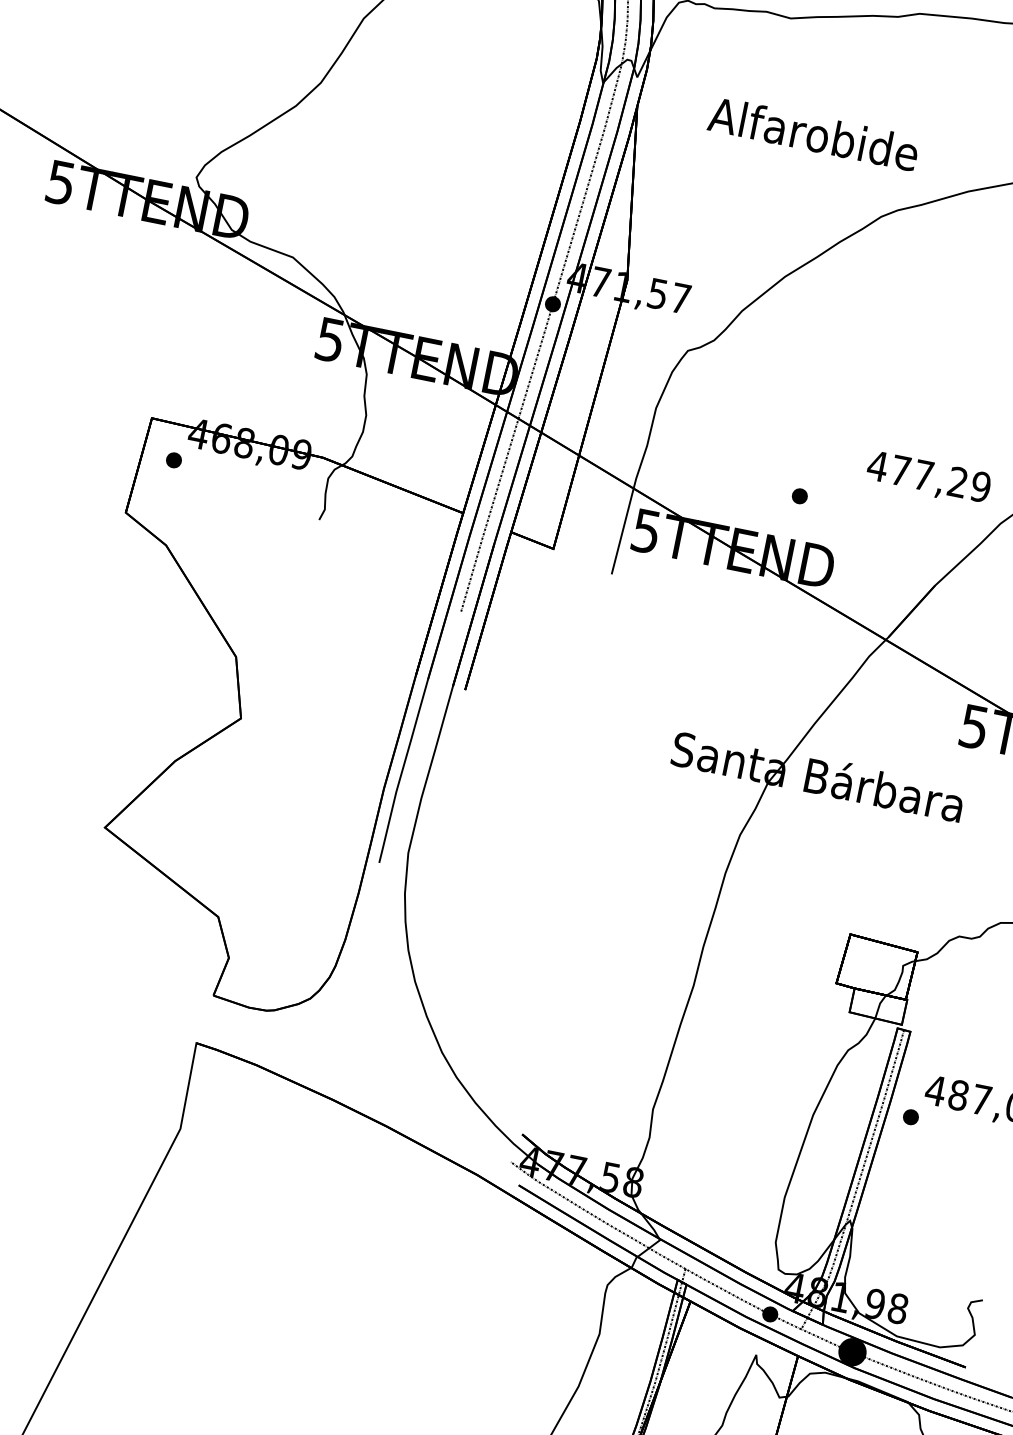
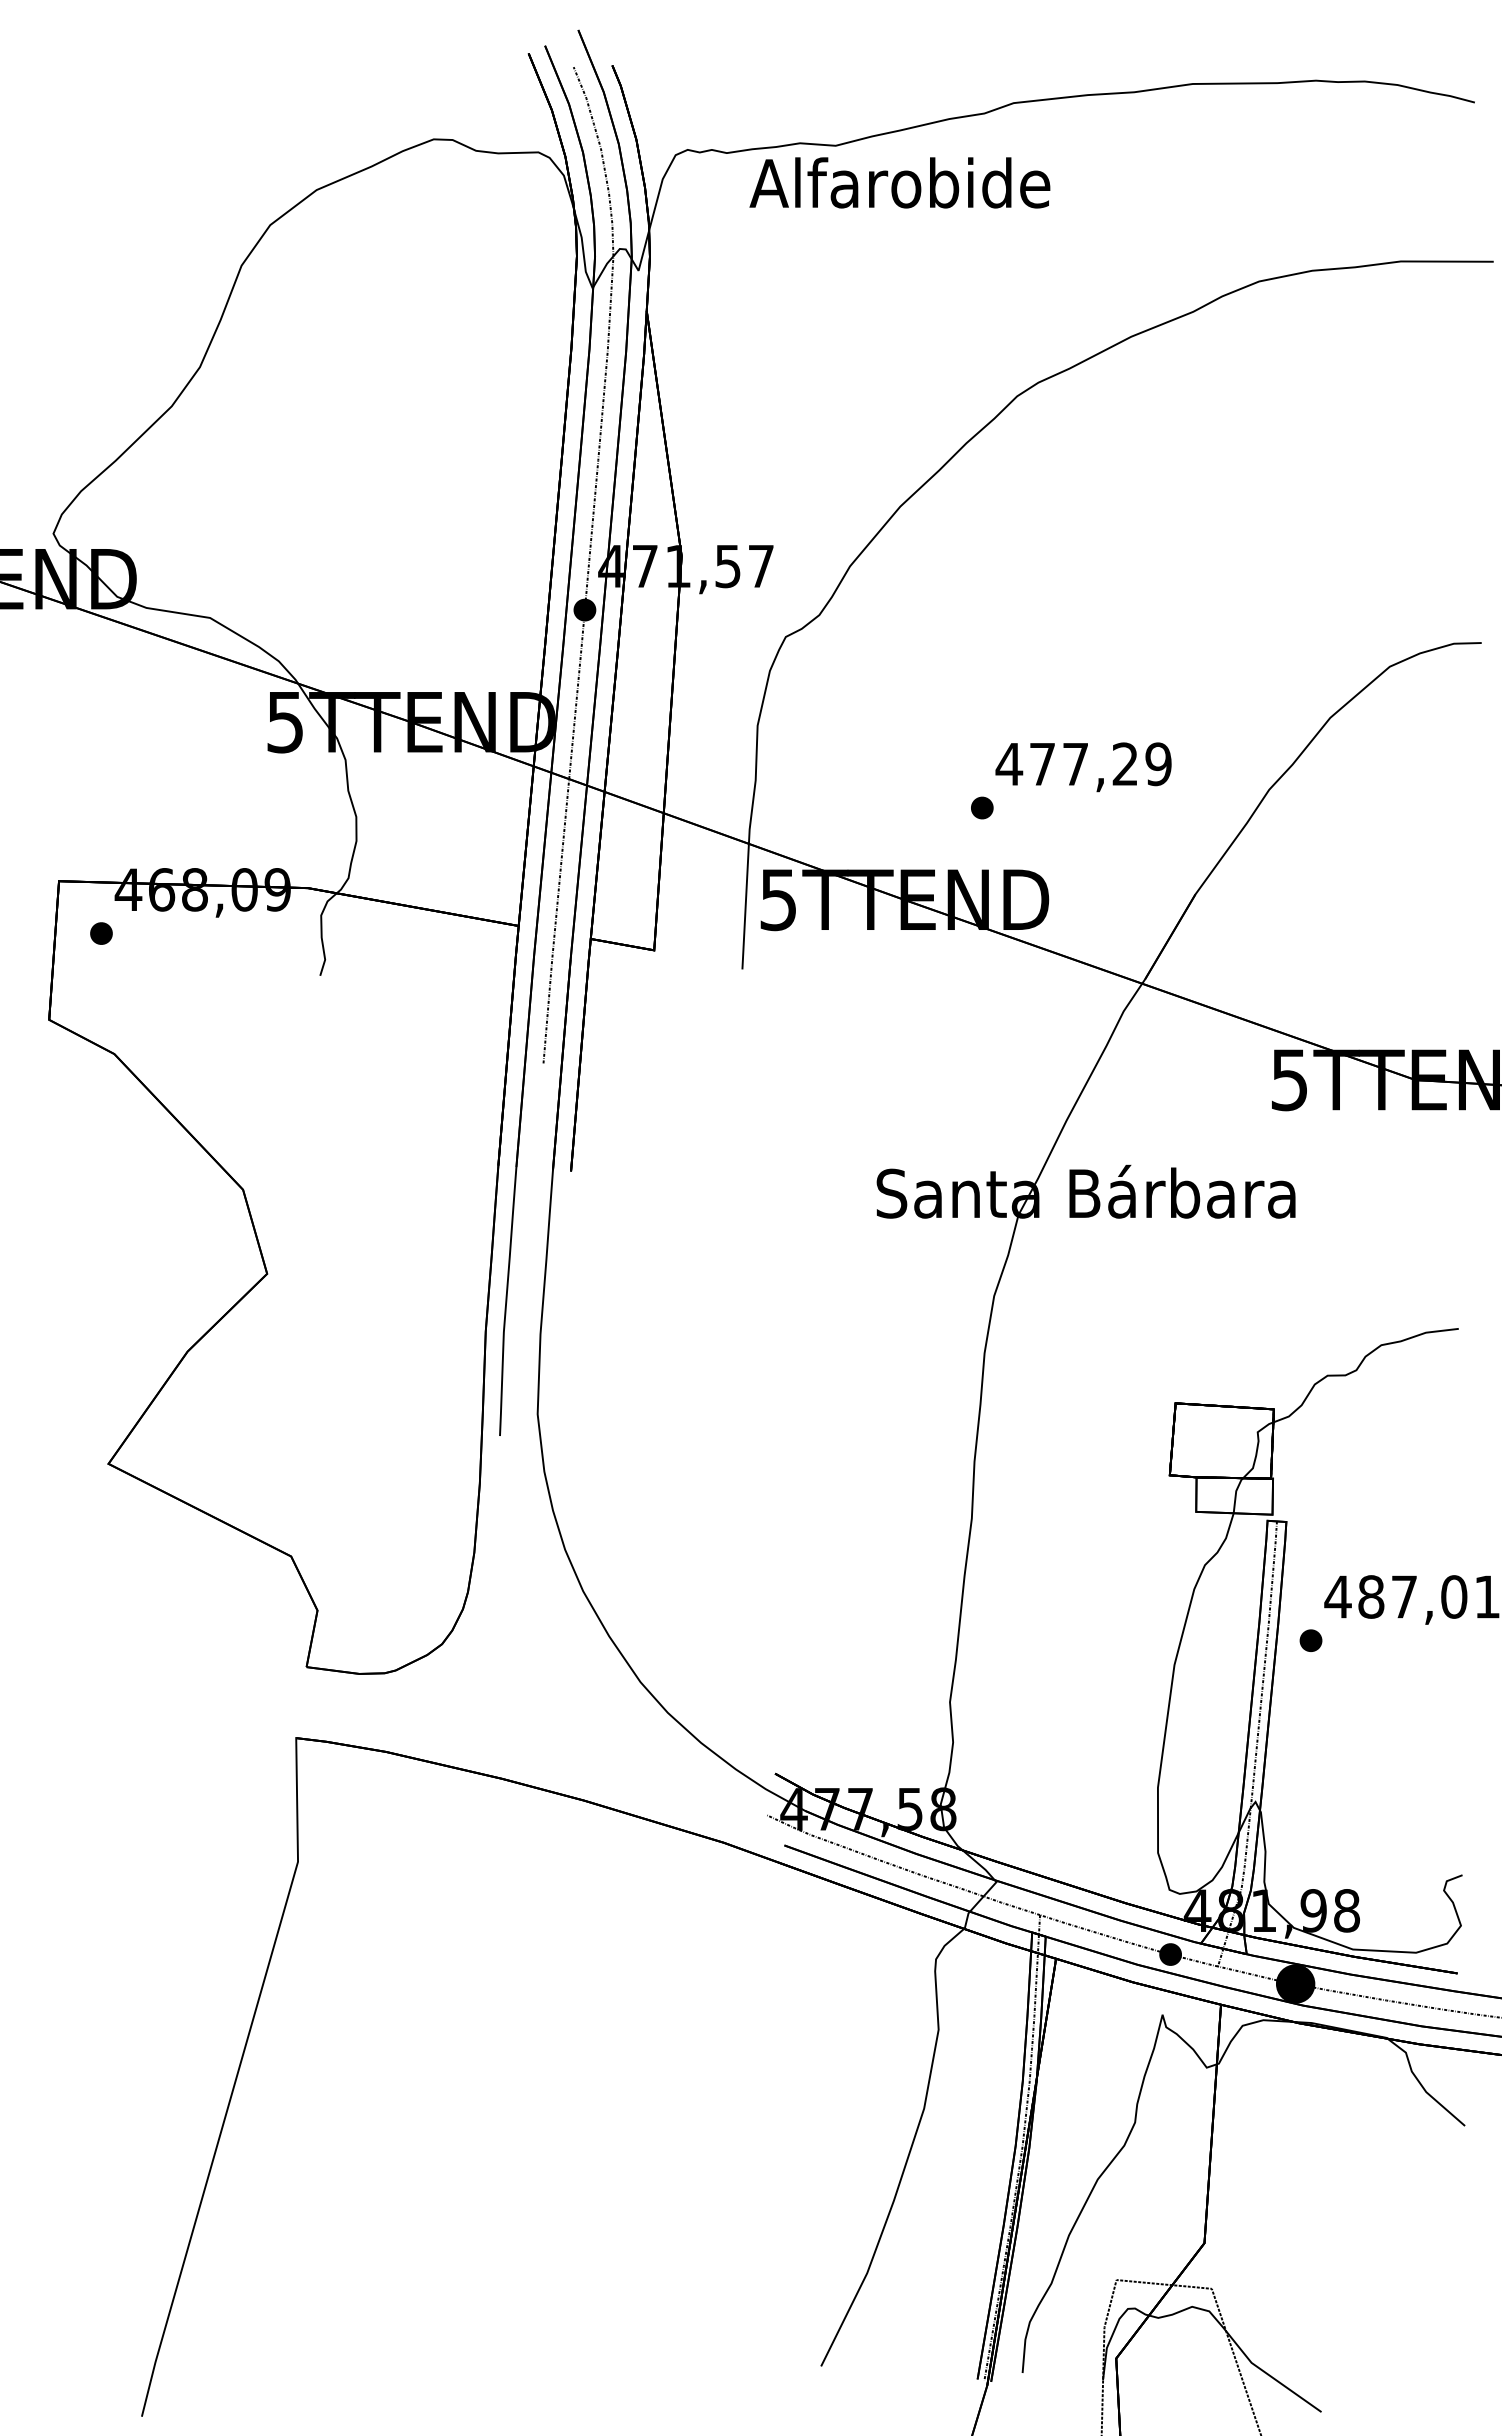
text: (813, 133) -> (899, 182), moved
text: (928, 478) -> (1083, 767), moved

